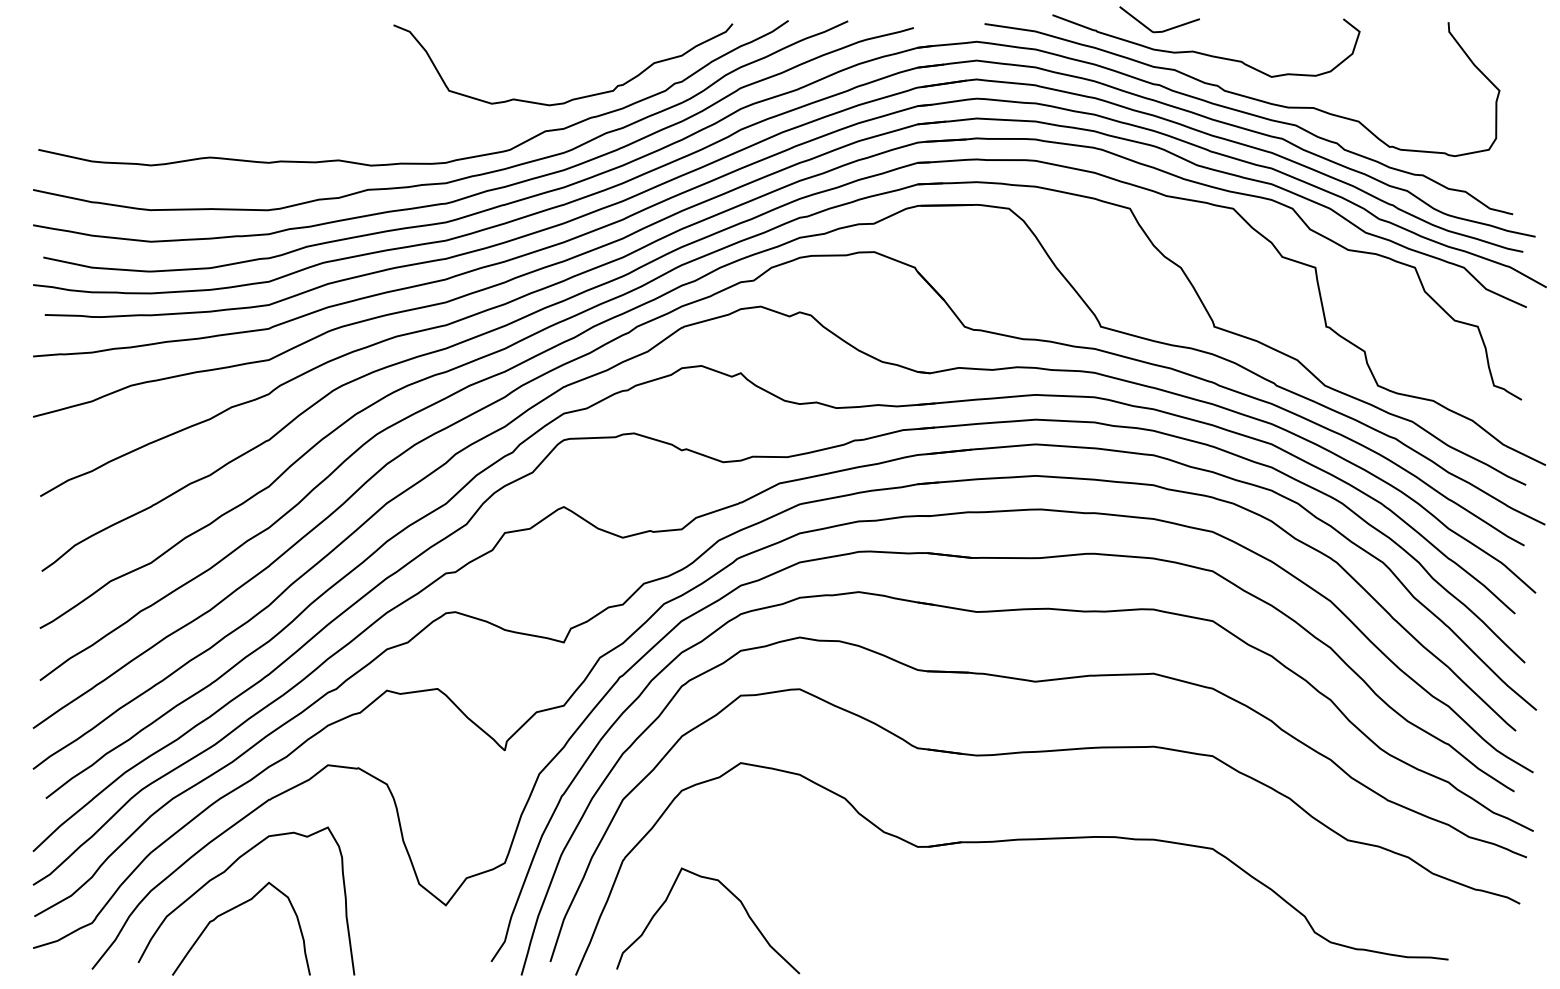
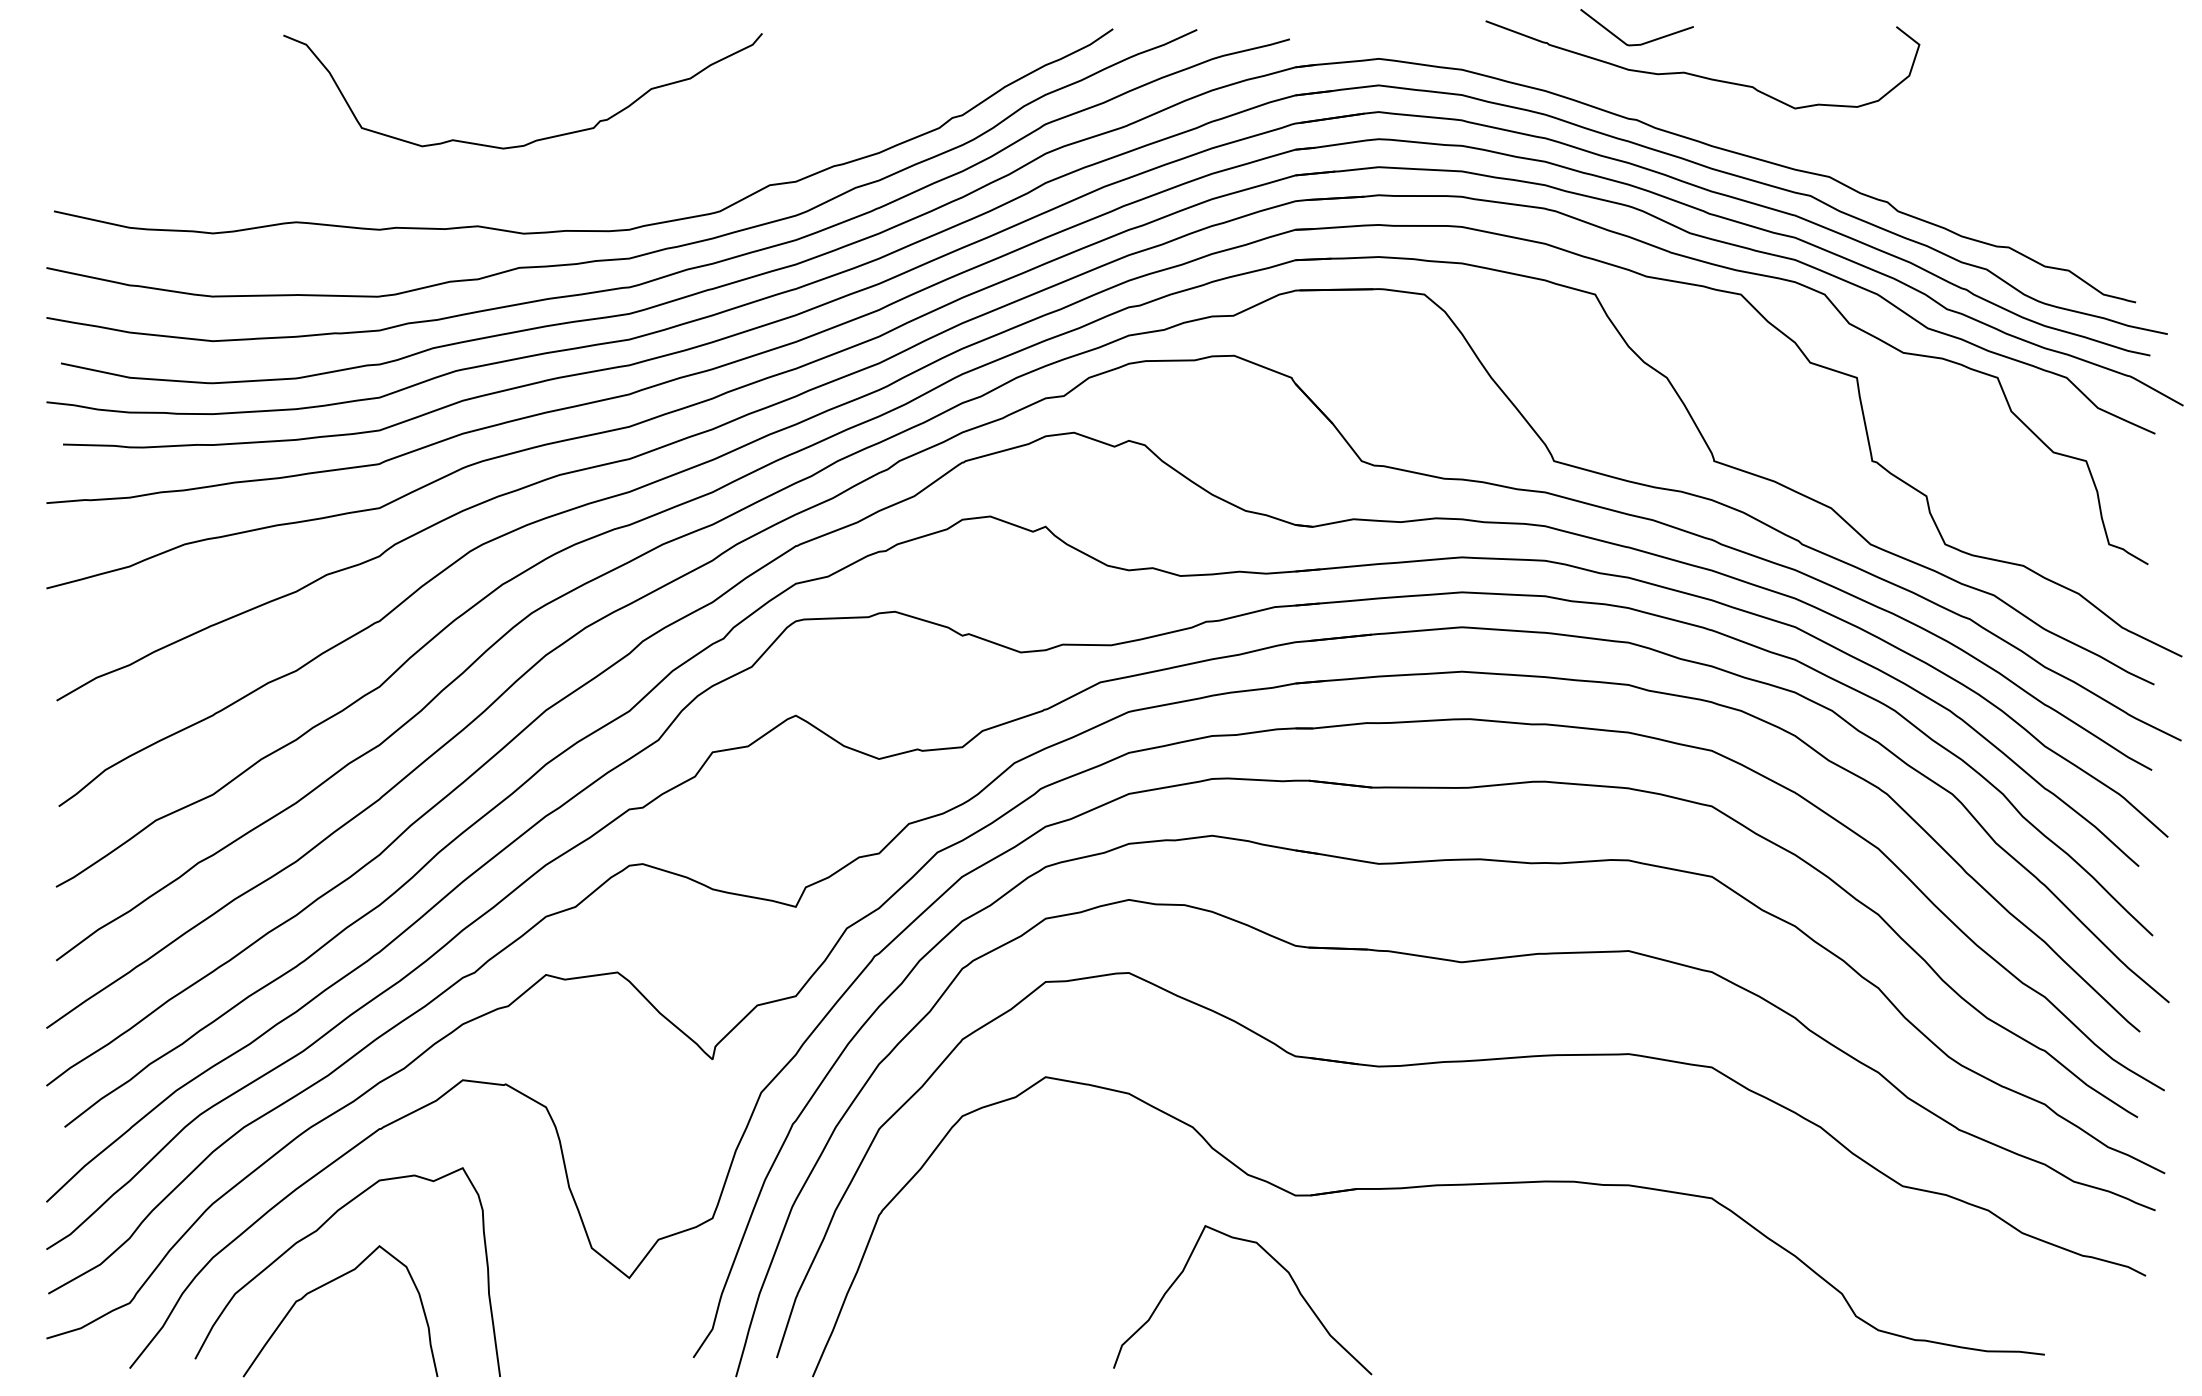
curve: (1241, 94) -> (1752, 133), removed
curve: (572, 98) -> (536, 139), moved
curve: (733, 895) -> (1278, 1264), moved

